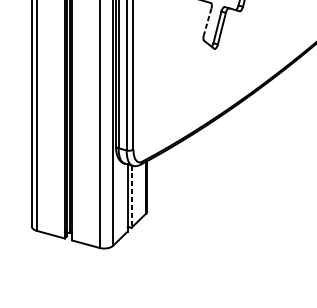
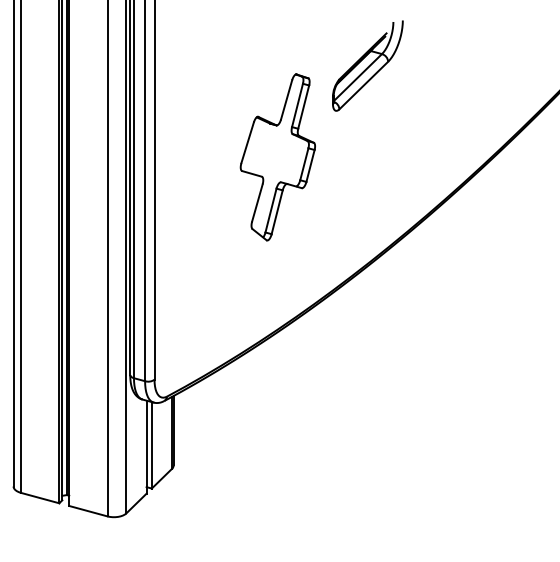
line: (207, 22) -> (257, 203), dashed -> solid
line: (131, 196) -> (151, 445), dashed -> solid

